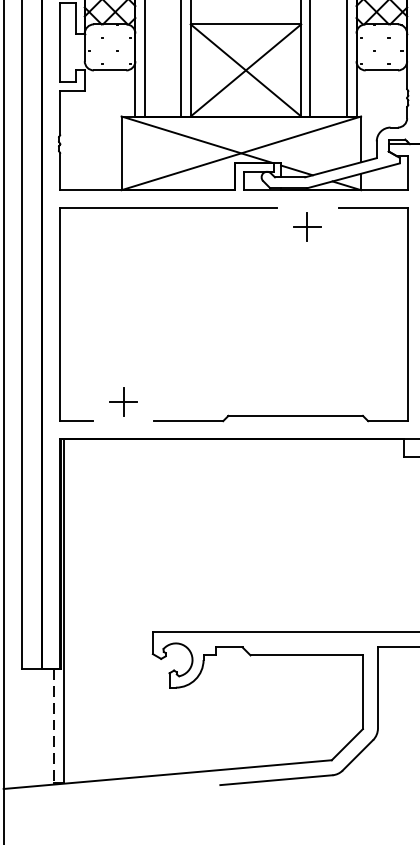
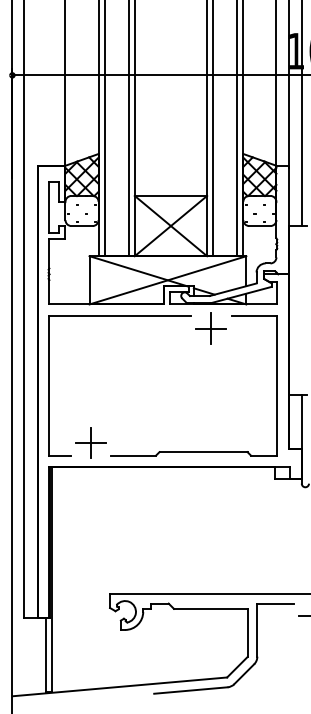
part: (306, 226) -> (210, 328), size x1.67
part: (123, 401) -> (90, 442), size x1.67
line: (54, 726) -> (45, 655), dashed -> solid

